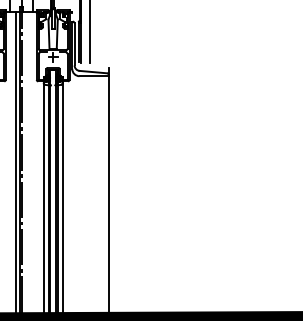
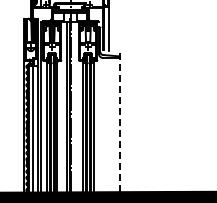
line: (108, 192) -> (119, 123), solid -> dashed

